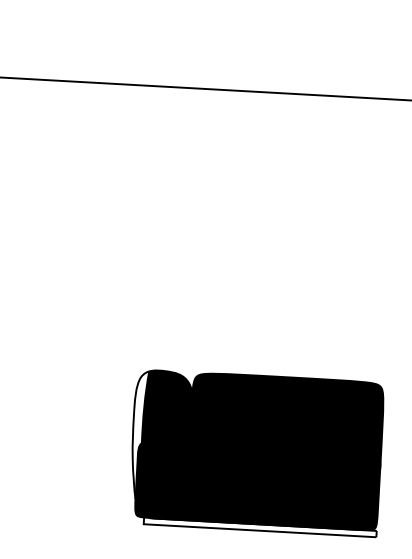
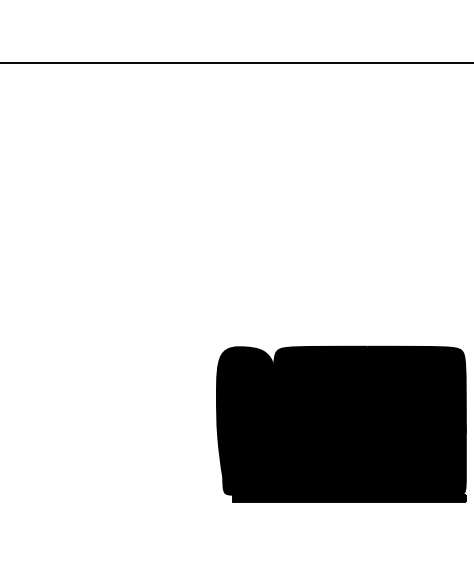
fill: (138, 434) -> (222, 412), added
fill: (259, 526) -> (348, 497), added

